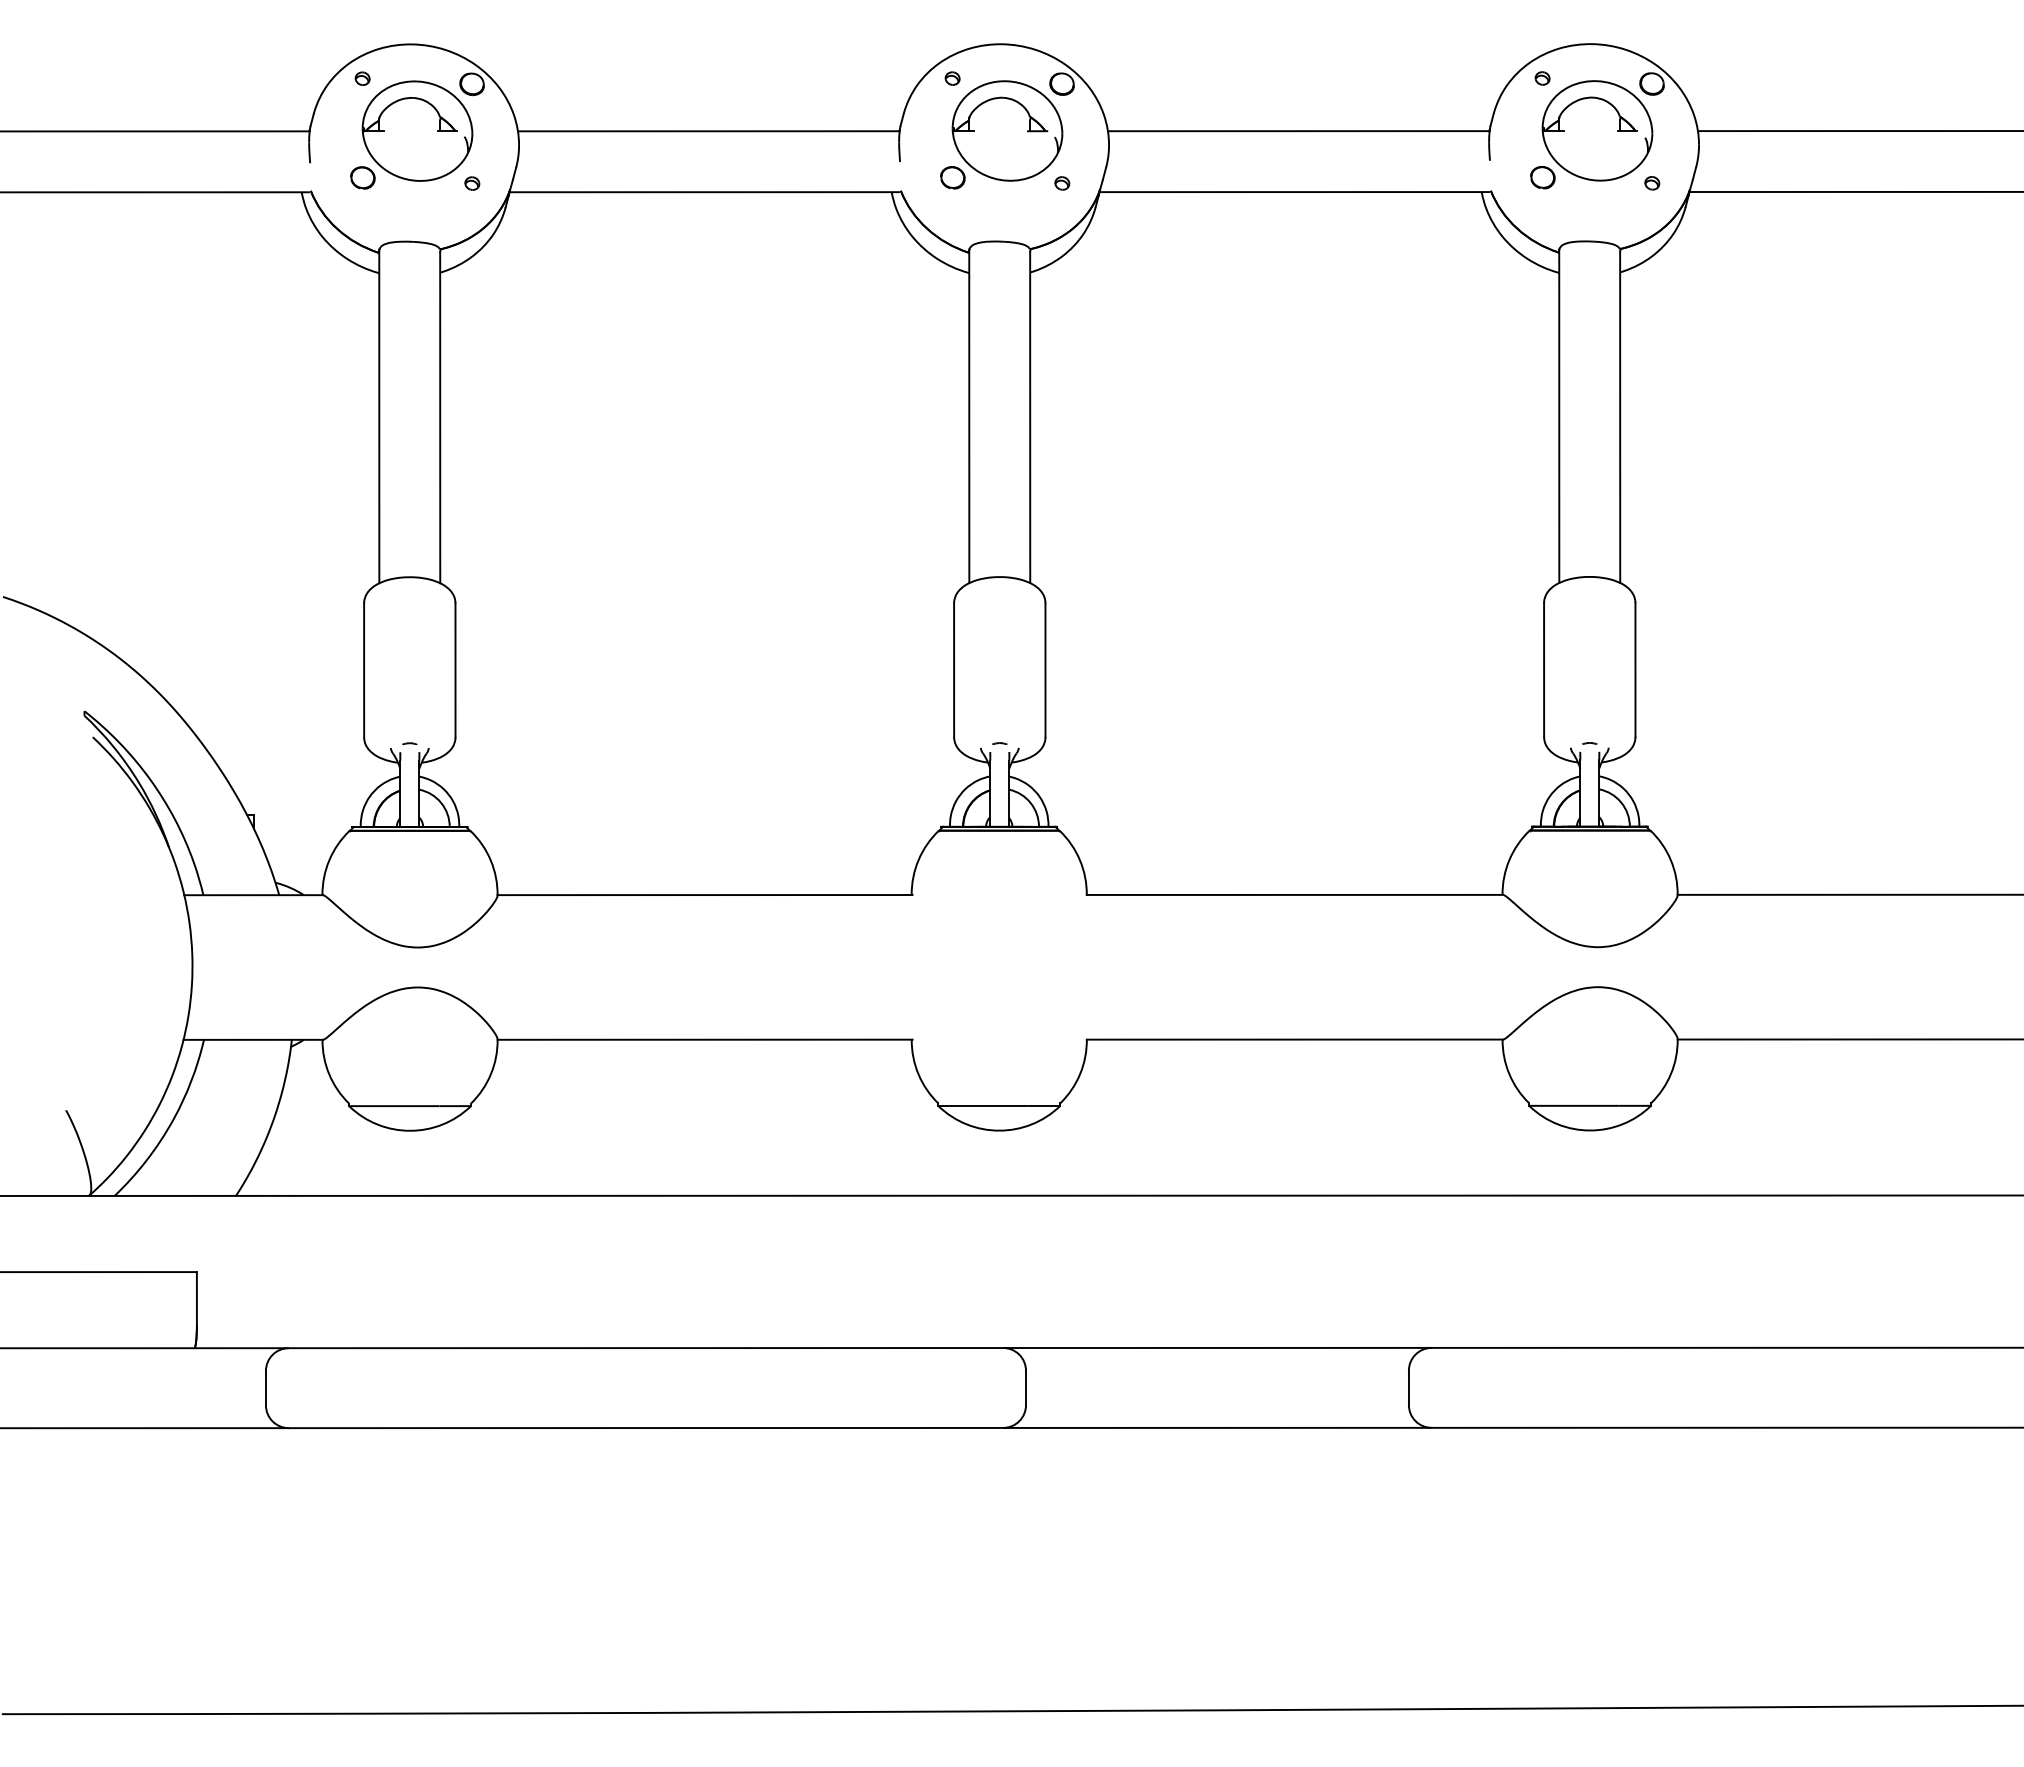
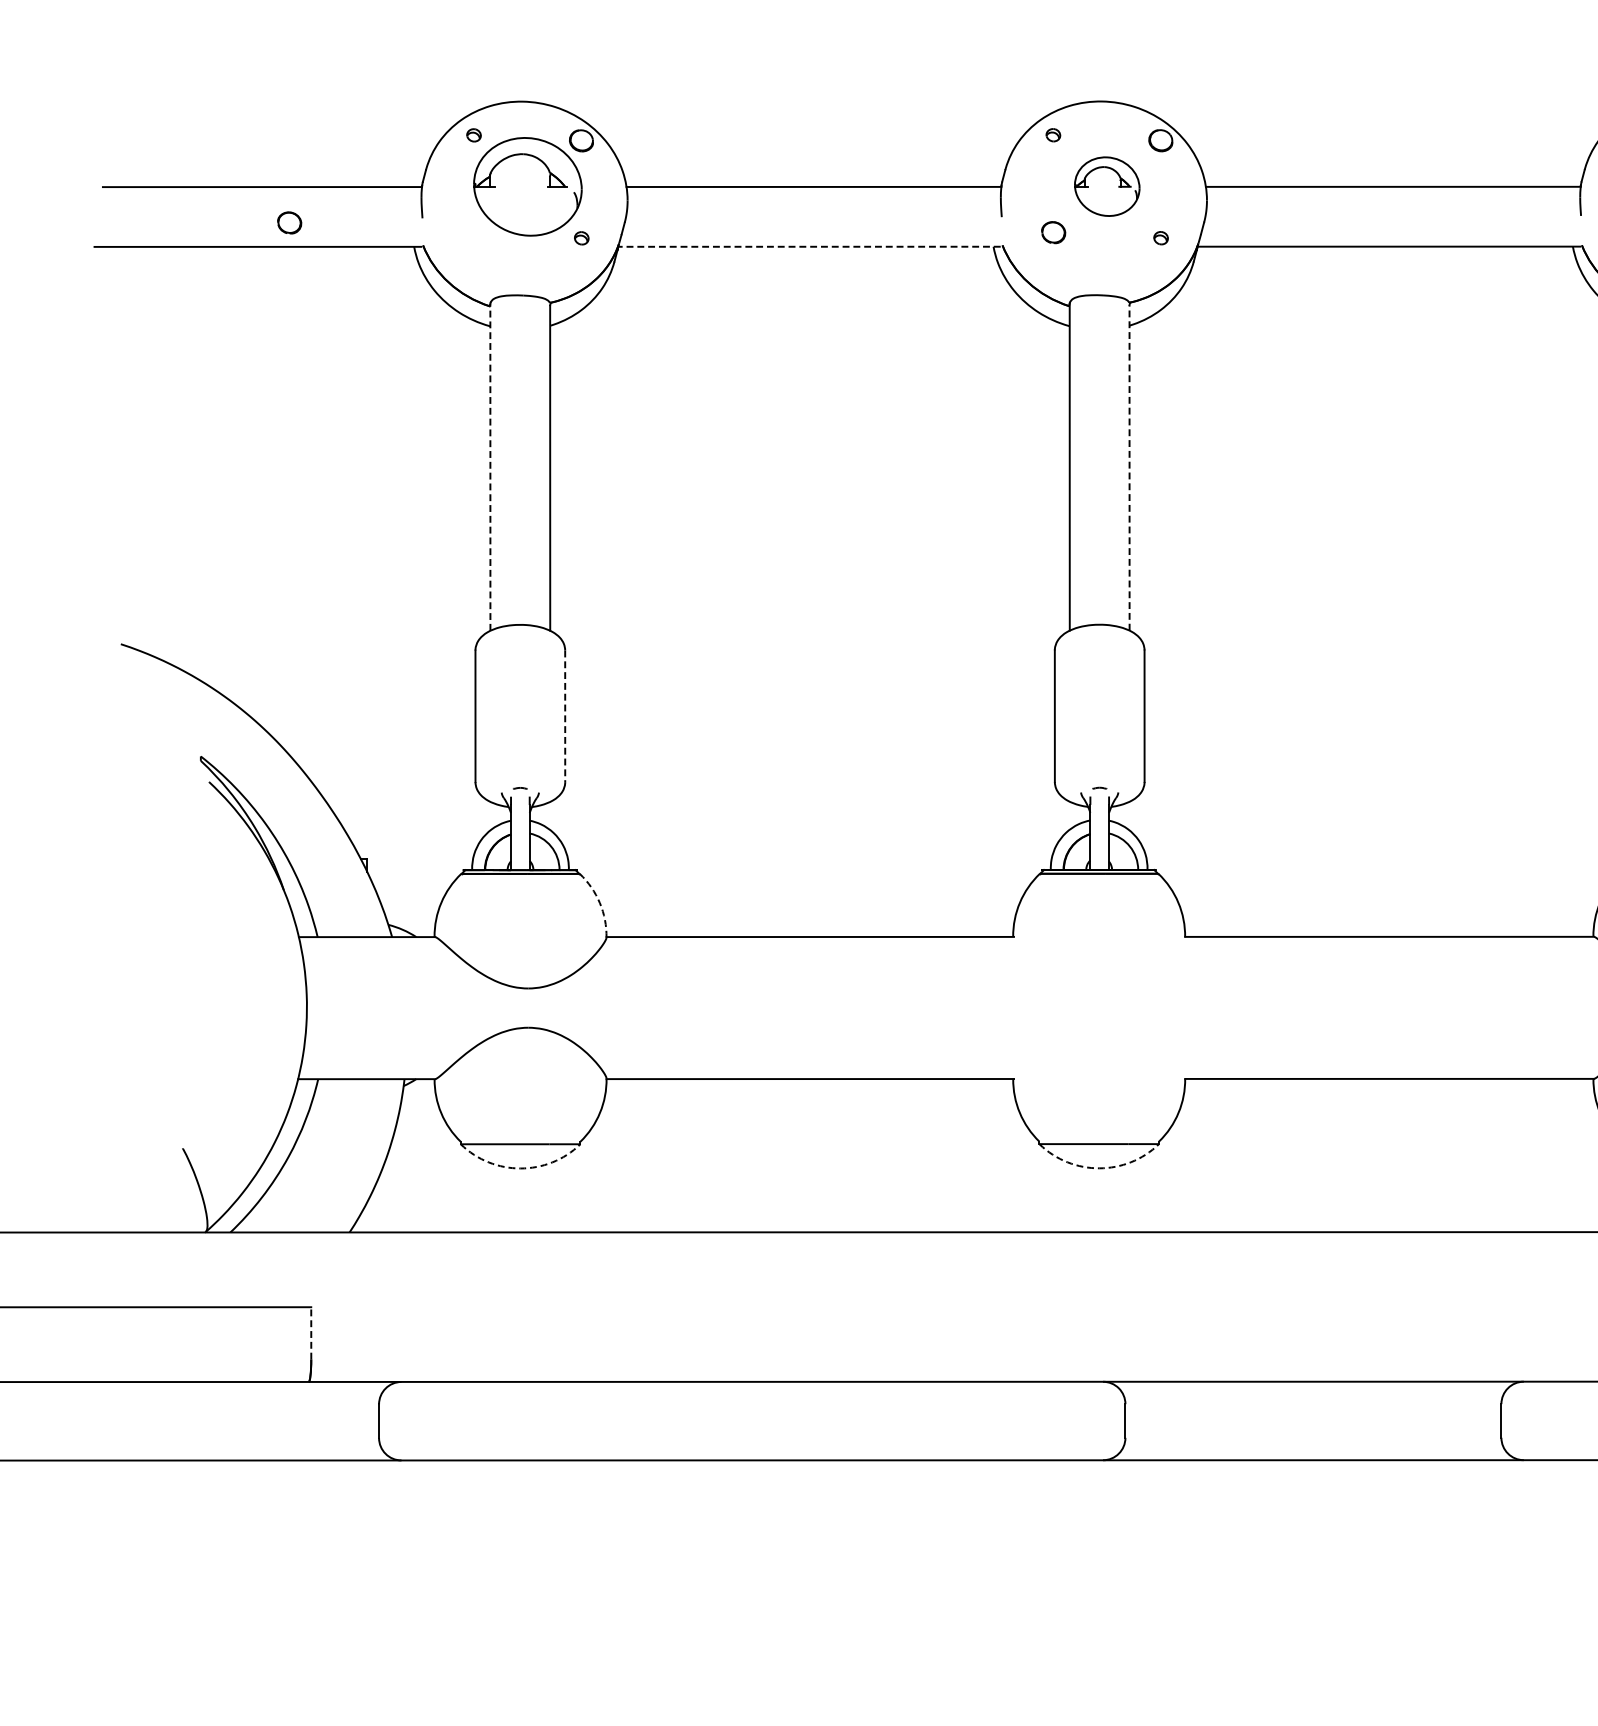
part: (1007, 130) -> (1107, 186), size x0.6
part: (362, 177) -> (289, 222), moved
line: (704, 192) -> (809, 247), solid -> dashed
line: (379, 416) -> (490, 467), solid -> dashed
line: (1030, 417) -> (1129, 468), solid -> dashed
line: (455, 670) -> (565, 716), solid -> dashed
arc: (490, 860) -> (599, 903), solid -> dashed
arc: (410, 1130) -> (521, 1168), solid -> dashed
arc: (999, 1130) -> (1099, 1168), solid -> dashed
line: (196, 1298) -> (310, 1333), solid -> dashed

